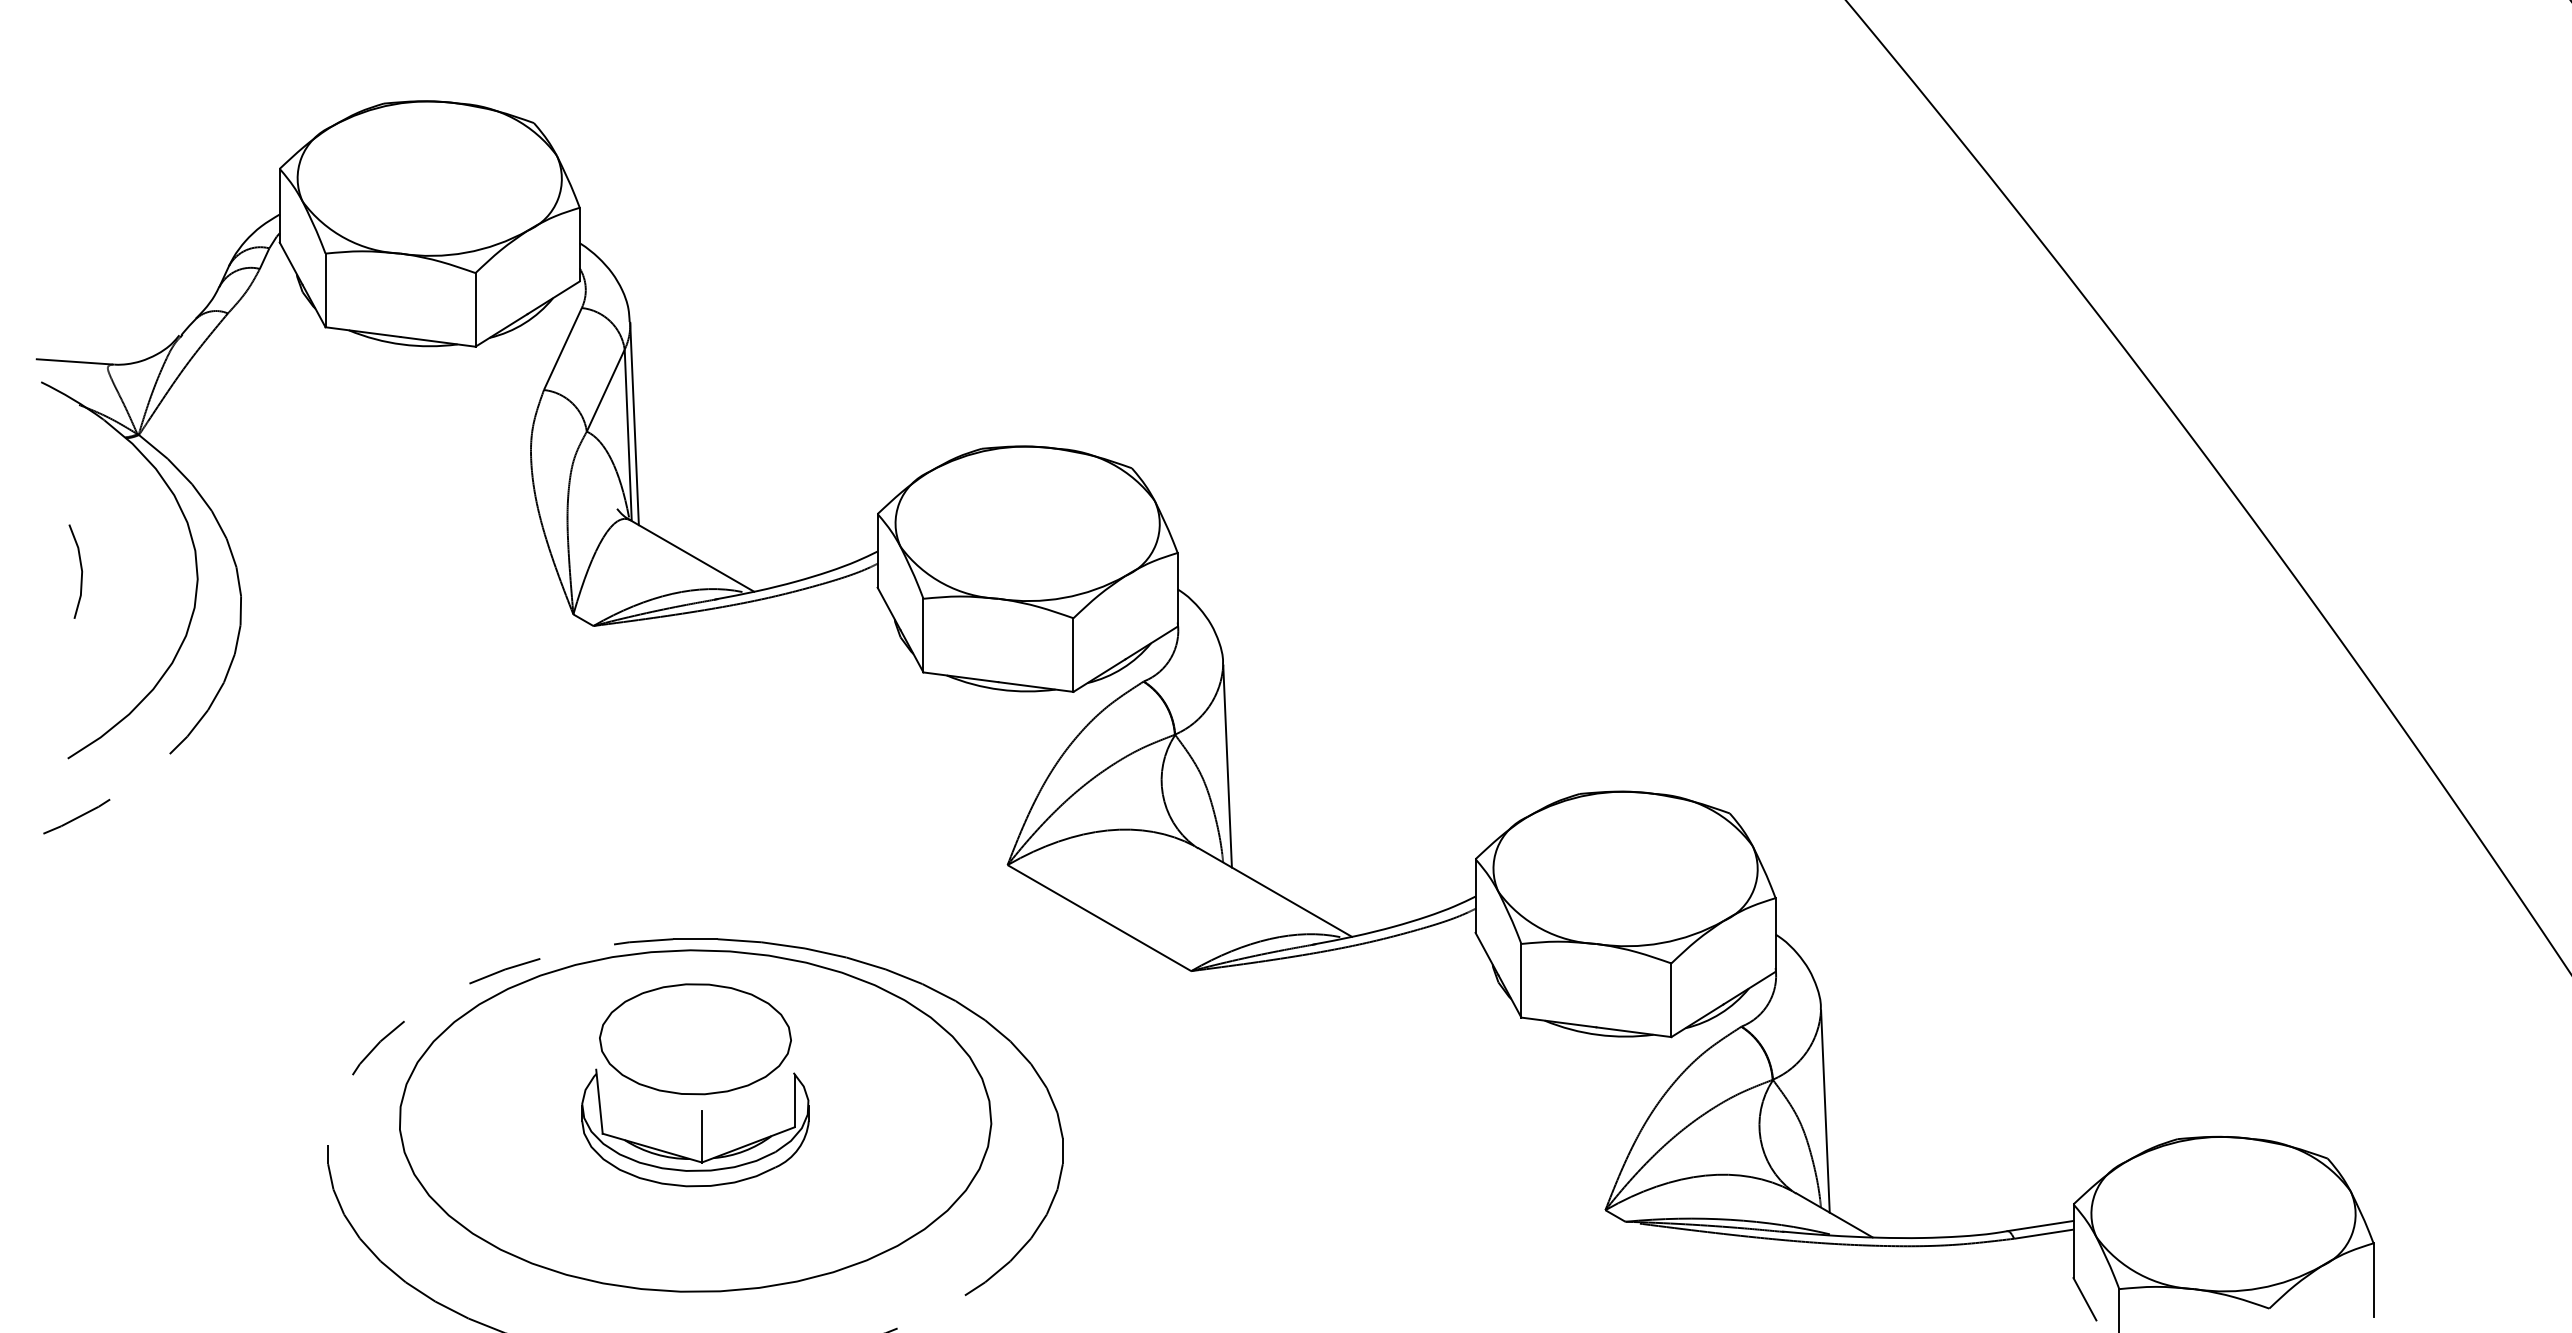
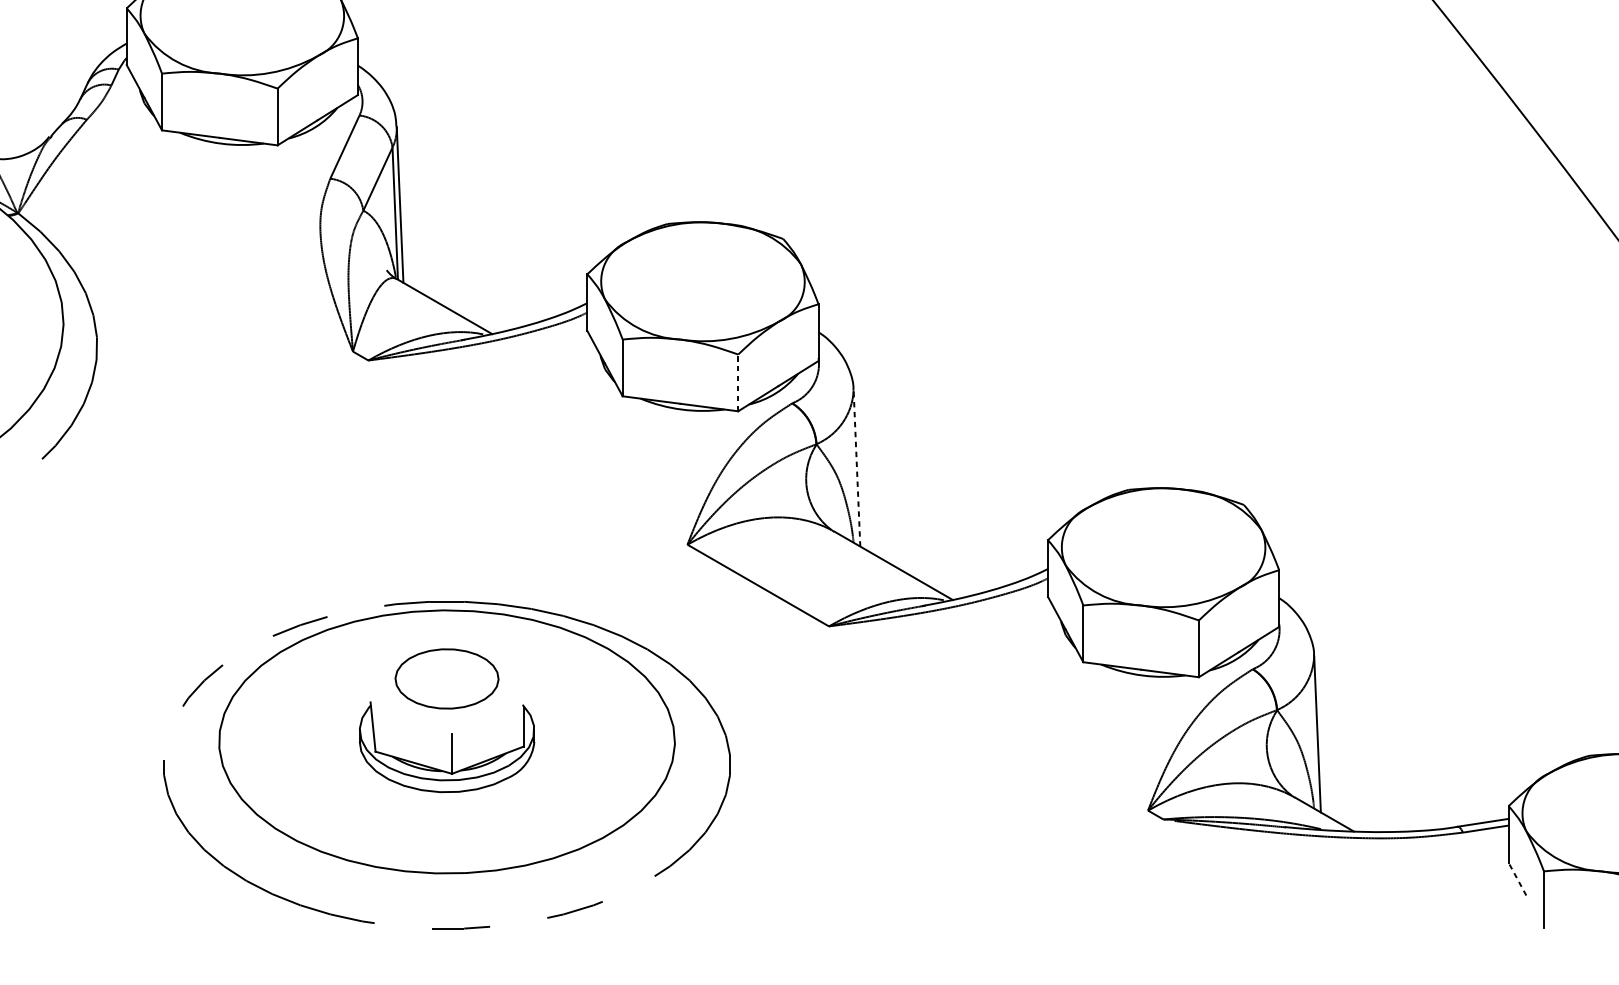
line: (1073, 655) -> (738, 383), solid -> dashed
line: (1227, 765) -> (856, 467), solid -> dashed
part: (695, 1039) -> (447, 679), size x0.7
line: (2084, 1298) -> (1517, 878), solid -> dashed

